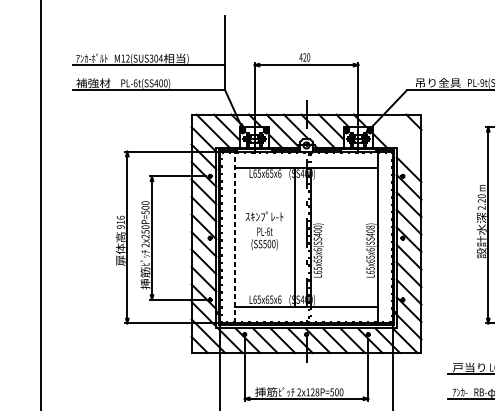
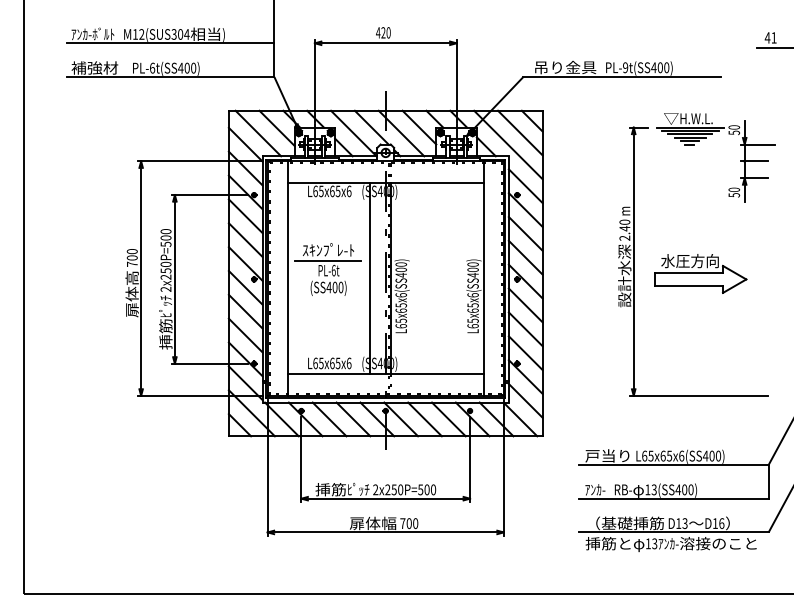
line: (405, 130) -> (520, 132), added
line: (396, 139) -> (508, 144), added
text: (481, 200) -> (624, 228), 2.20 -> 2.40
text: (120, 222) -> (131, 257), 916 -> 700
line: (264, 224) -> (328, 260), added
text: (370, 227) -> (473, 264), L65x65x6(SS408) -> L65x65x6(SS400)
line: (234, 237) -> (287, 278), dashed -> solid
text: (264, 244) -> (328, 287), (SS500) -> (SS400)
text: (312, 392) -> (394, 489), 2x128P=500 -> 2x250P=500

